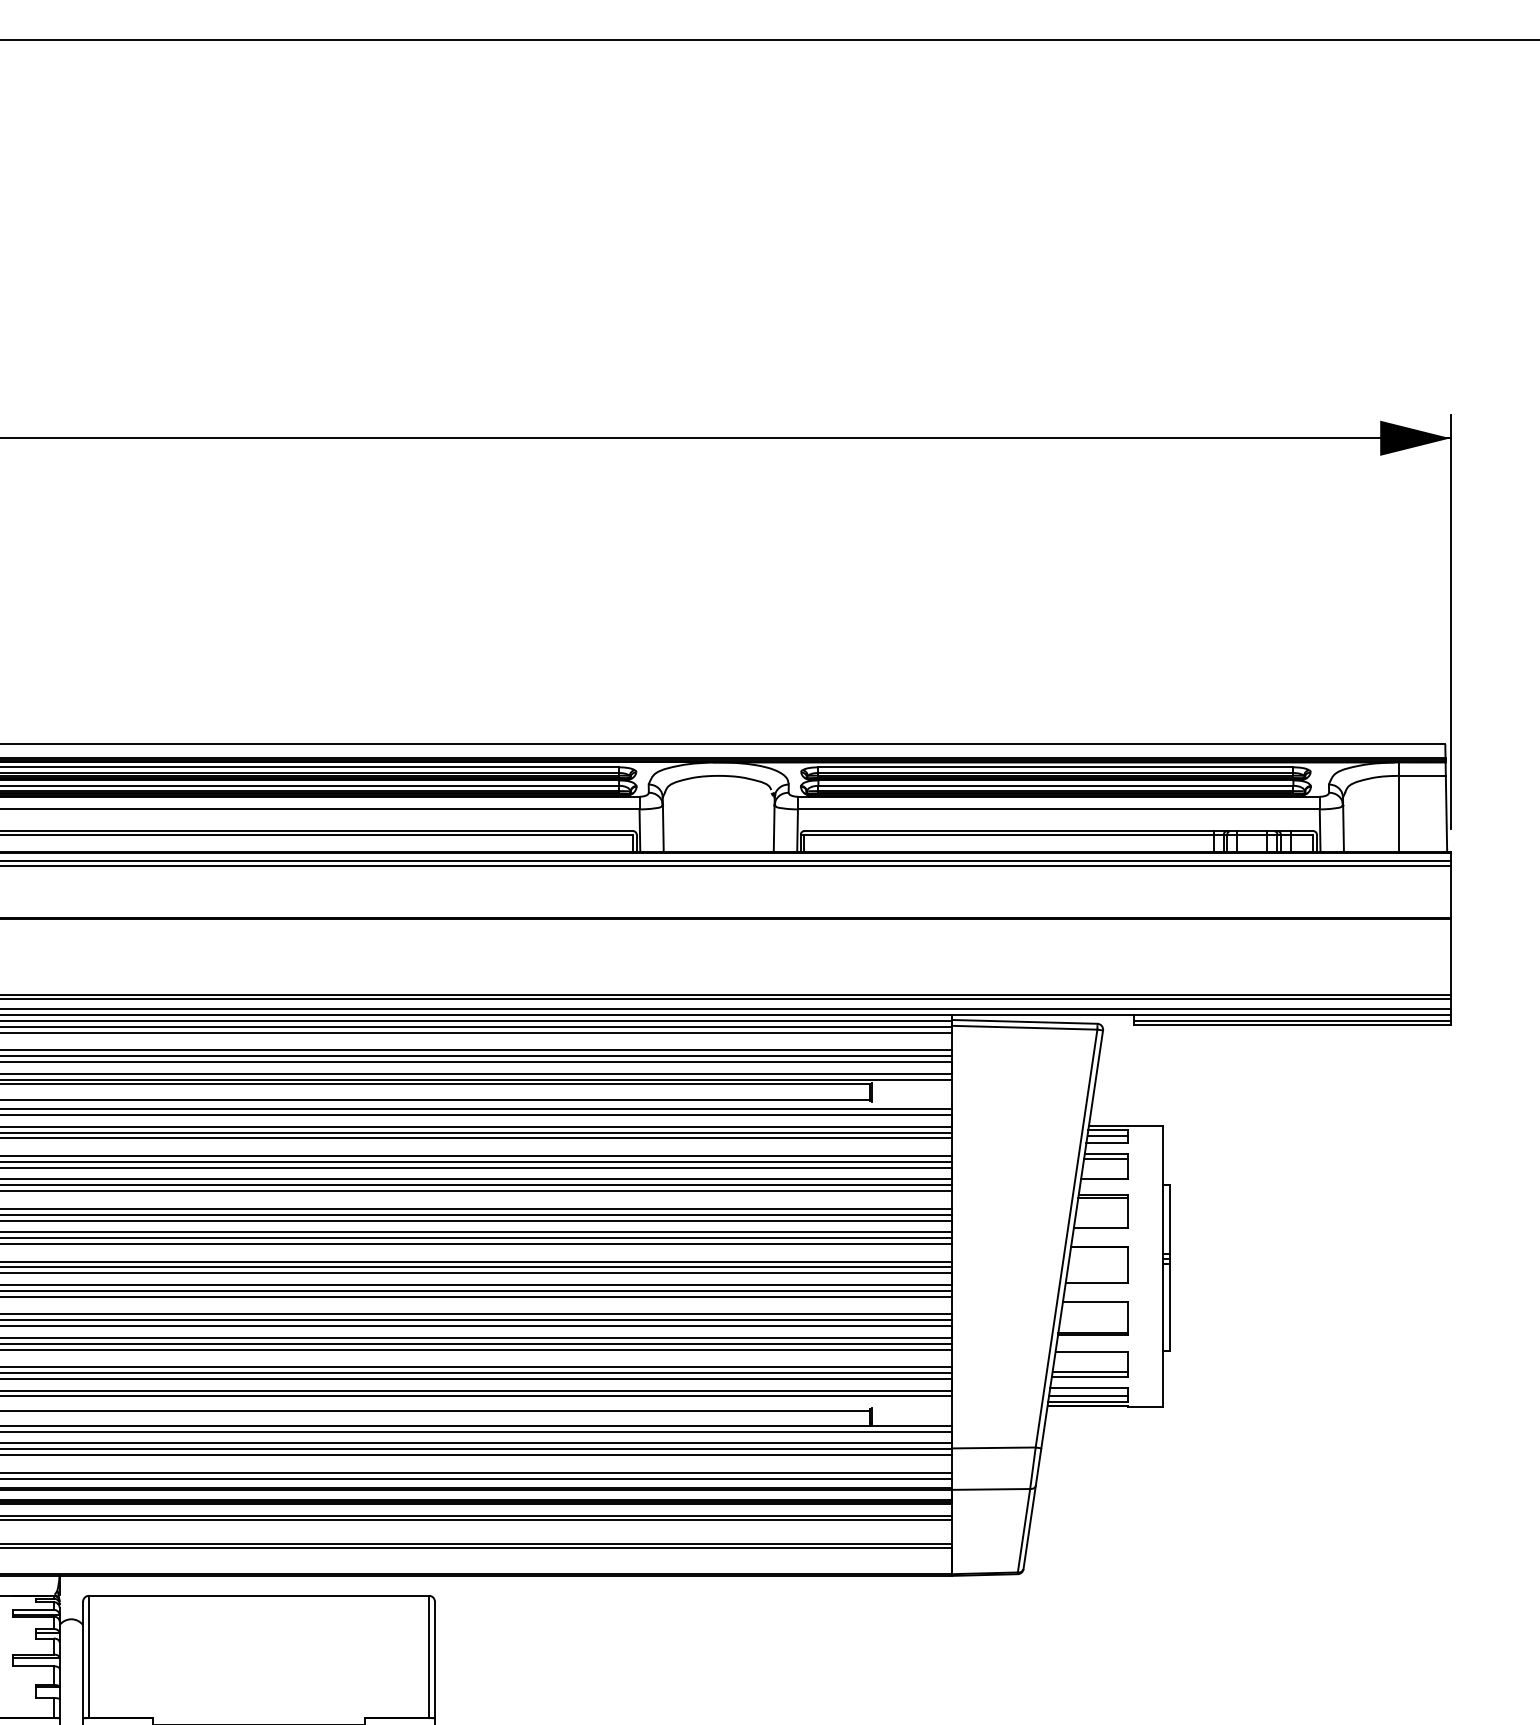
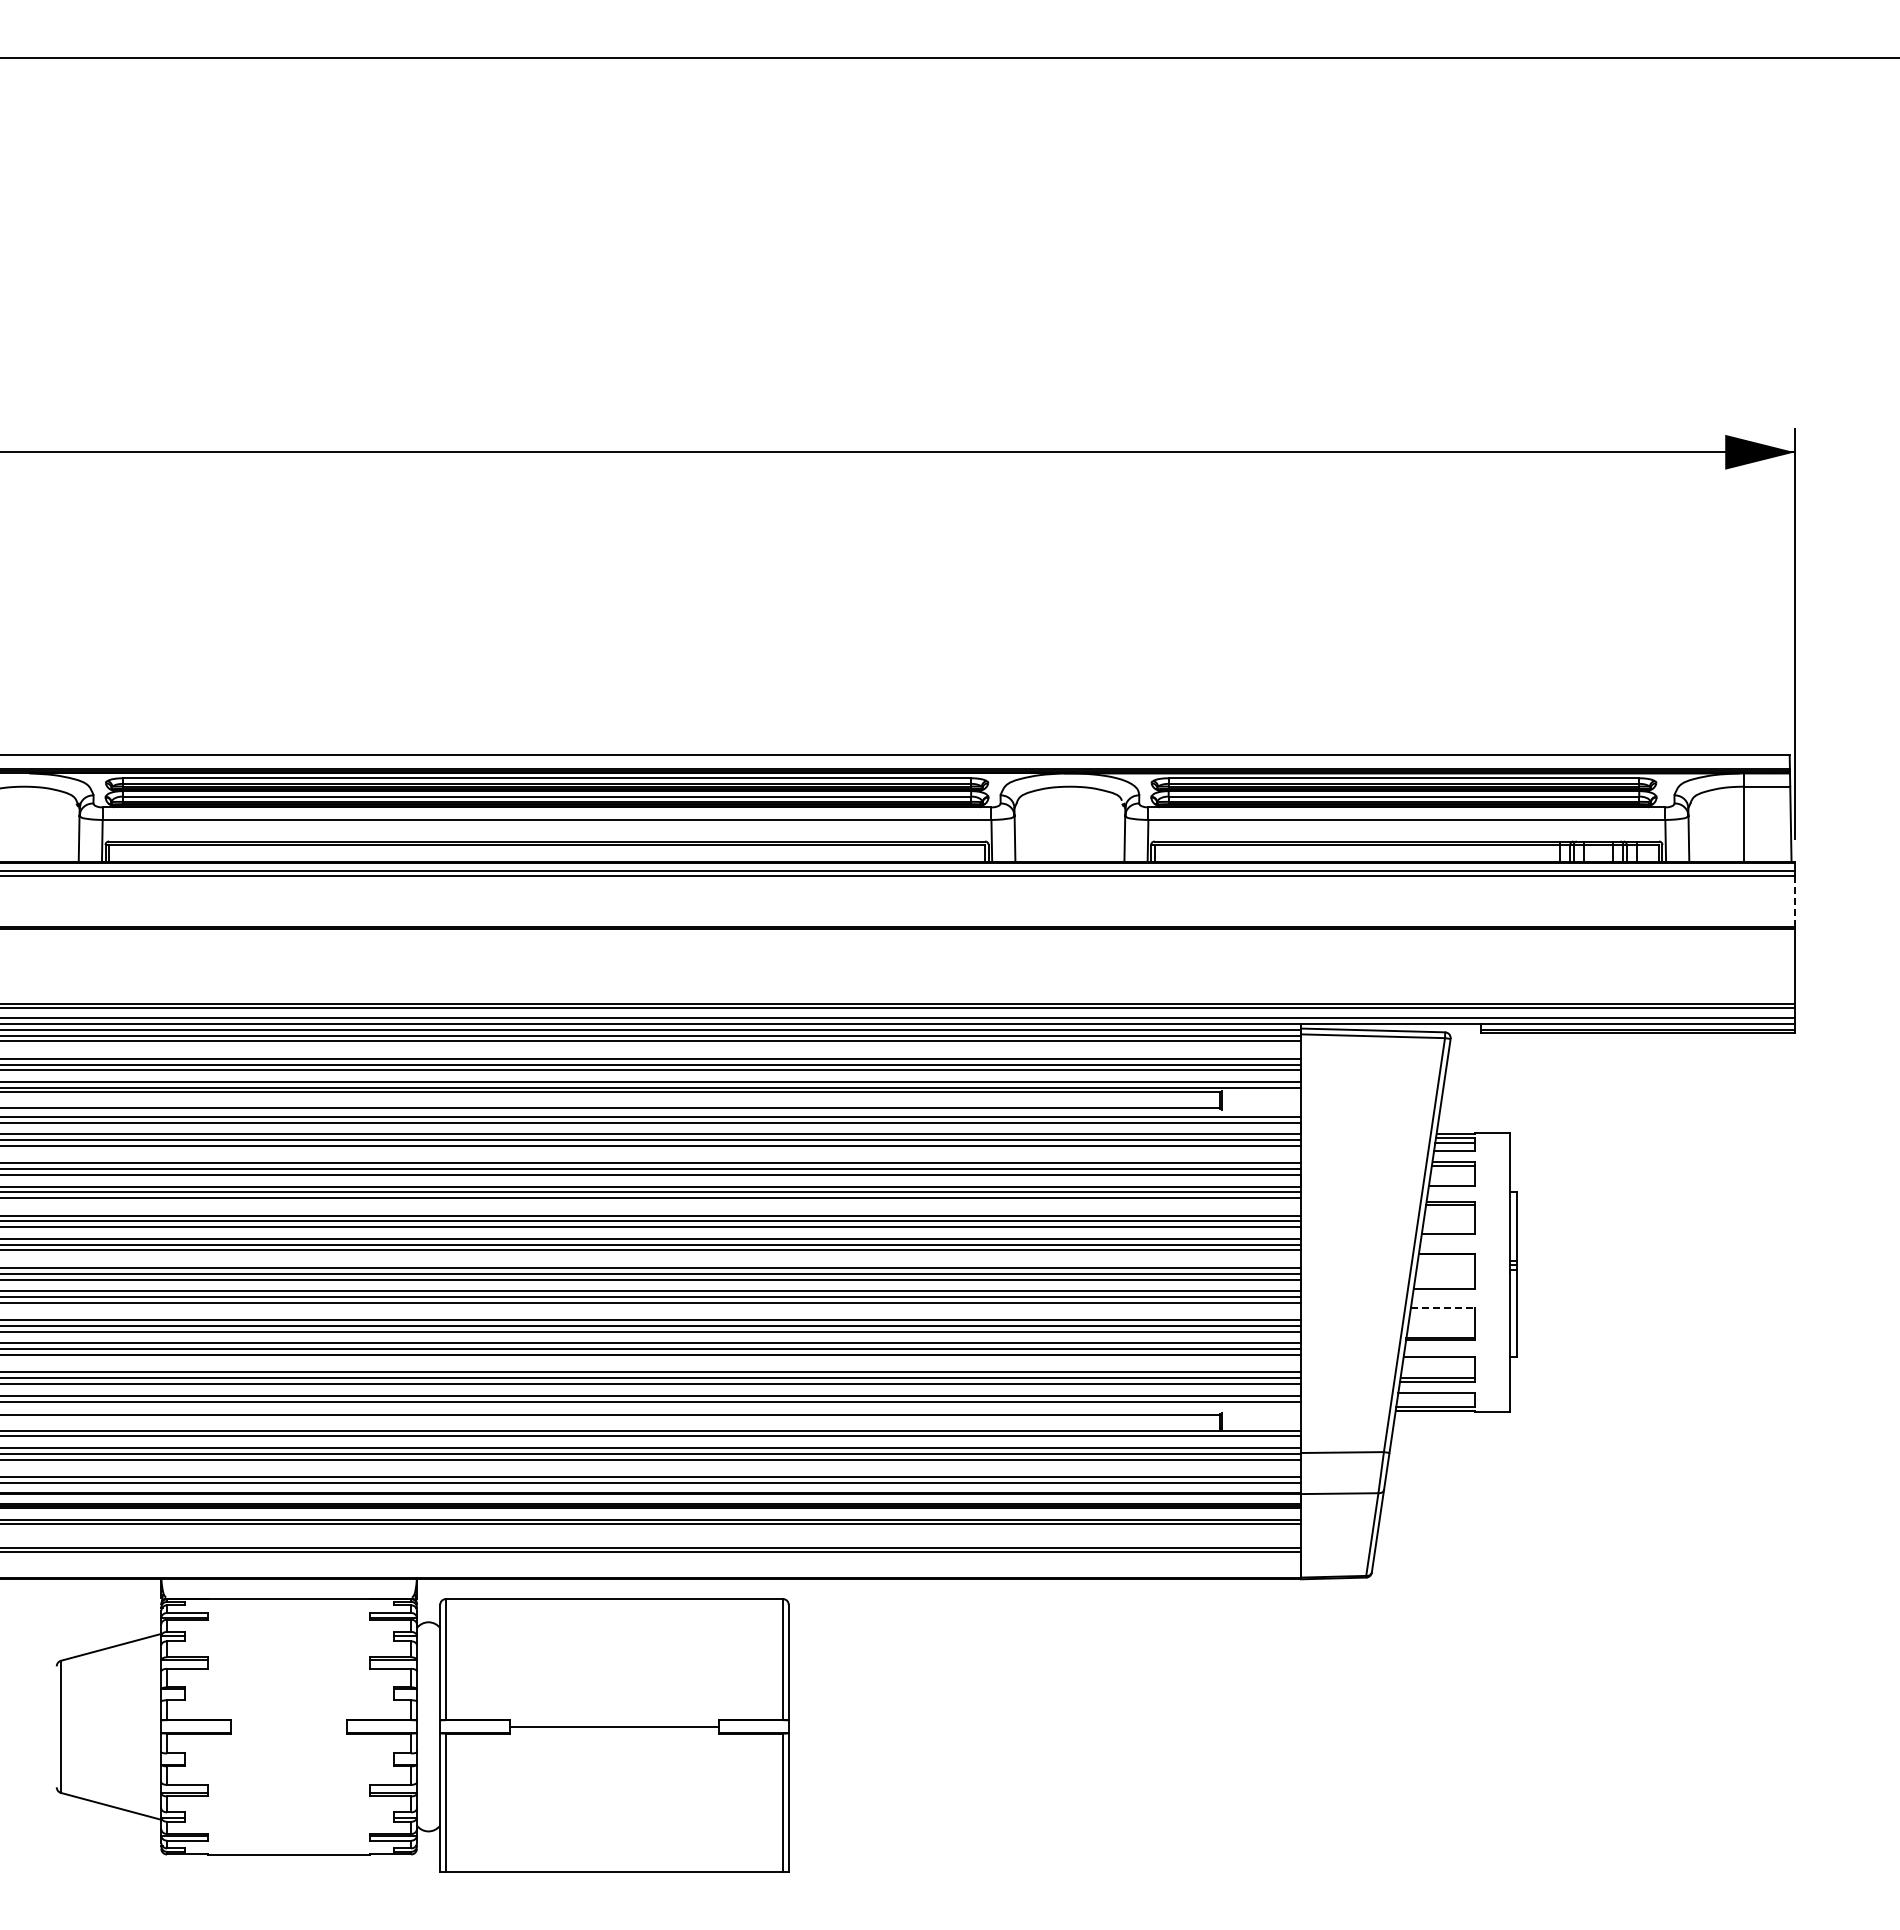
line: (1450, 891) -> (1794, 901), solid -> dashed
line: (1095, 1302) -> (1443, 1308), solid -> dashed
line: (1088, 1396) -> (1436, 1401), removed

